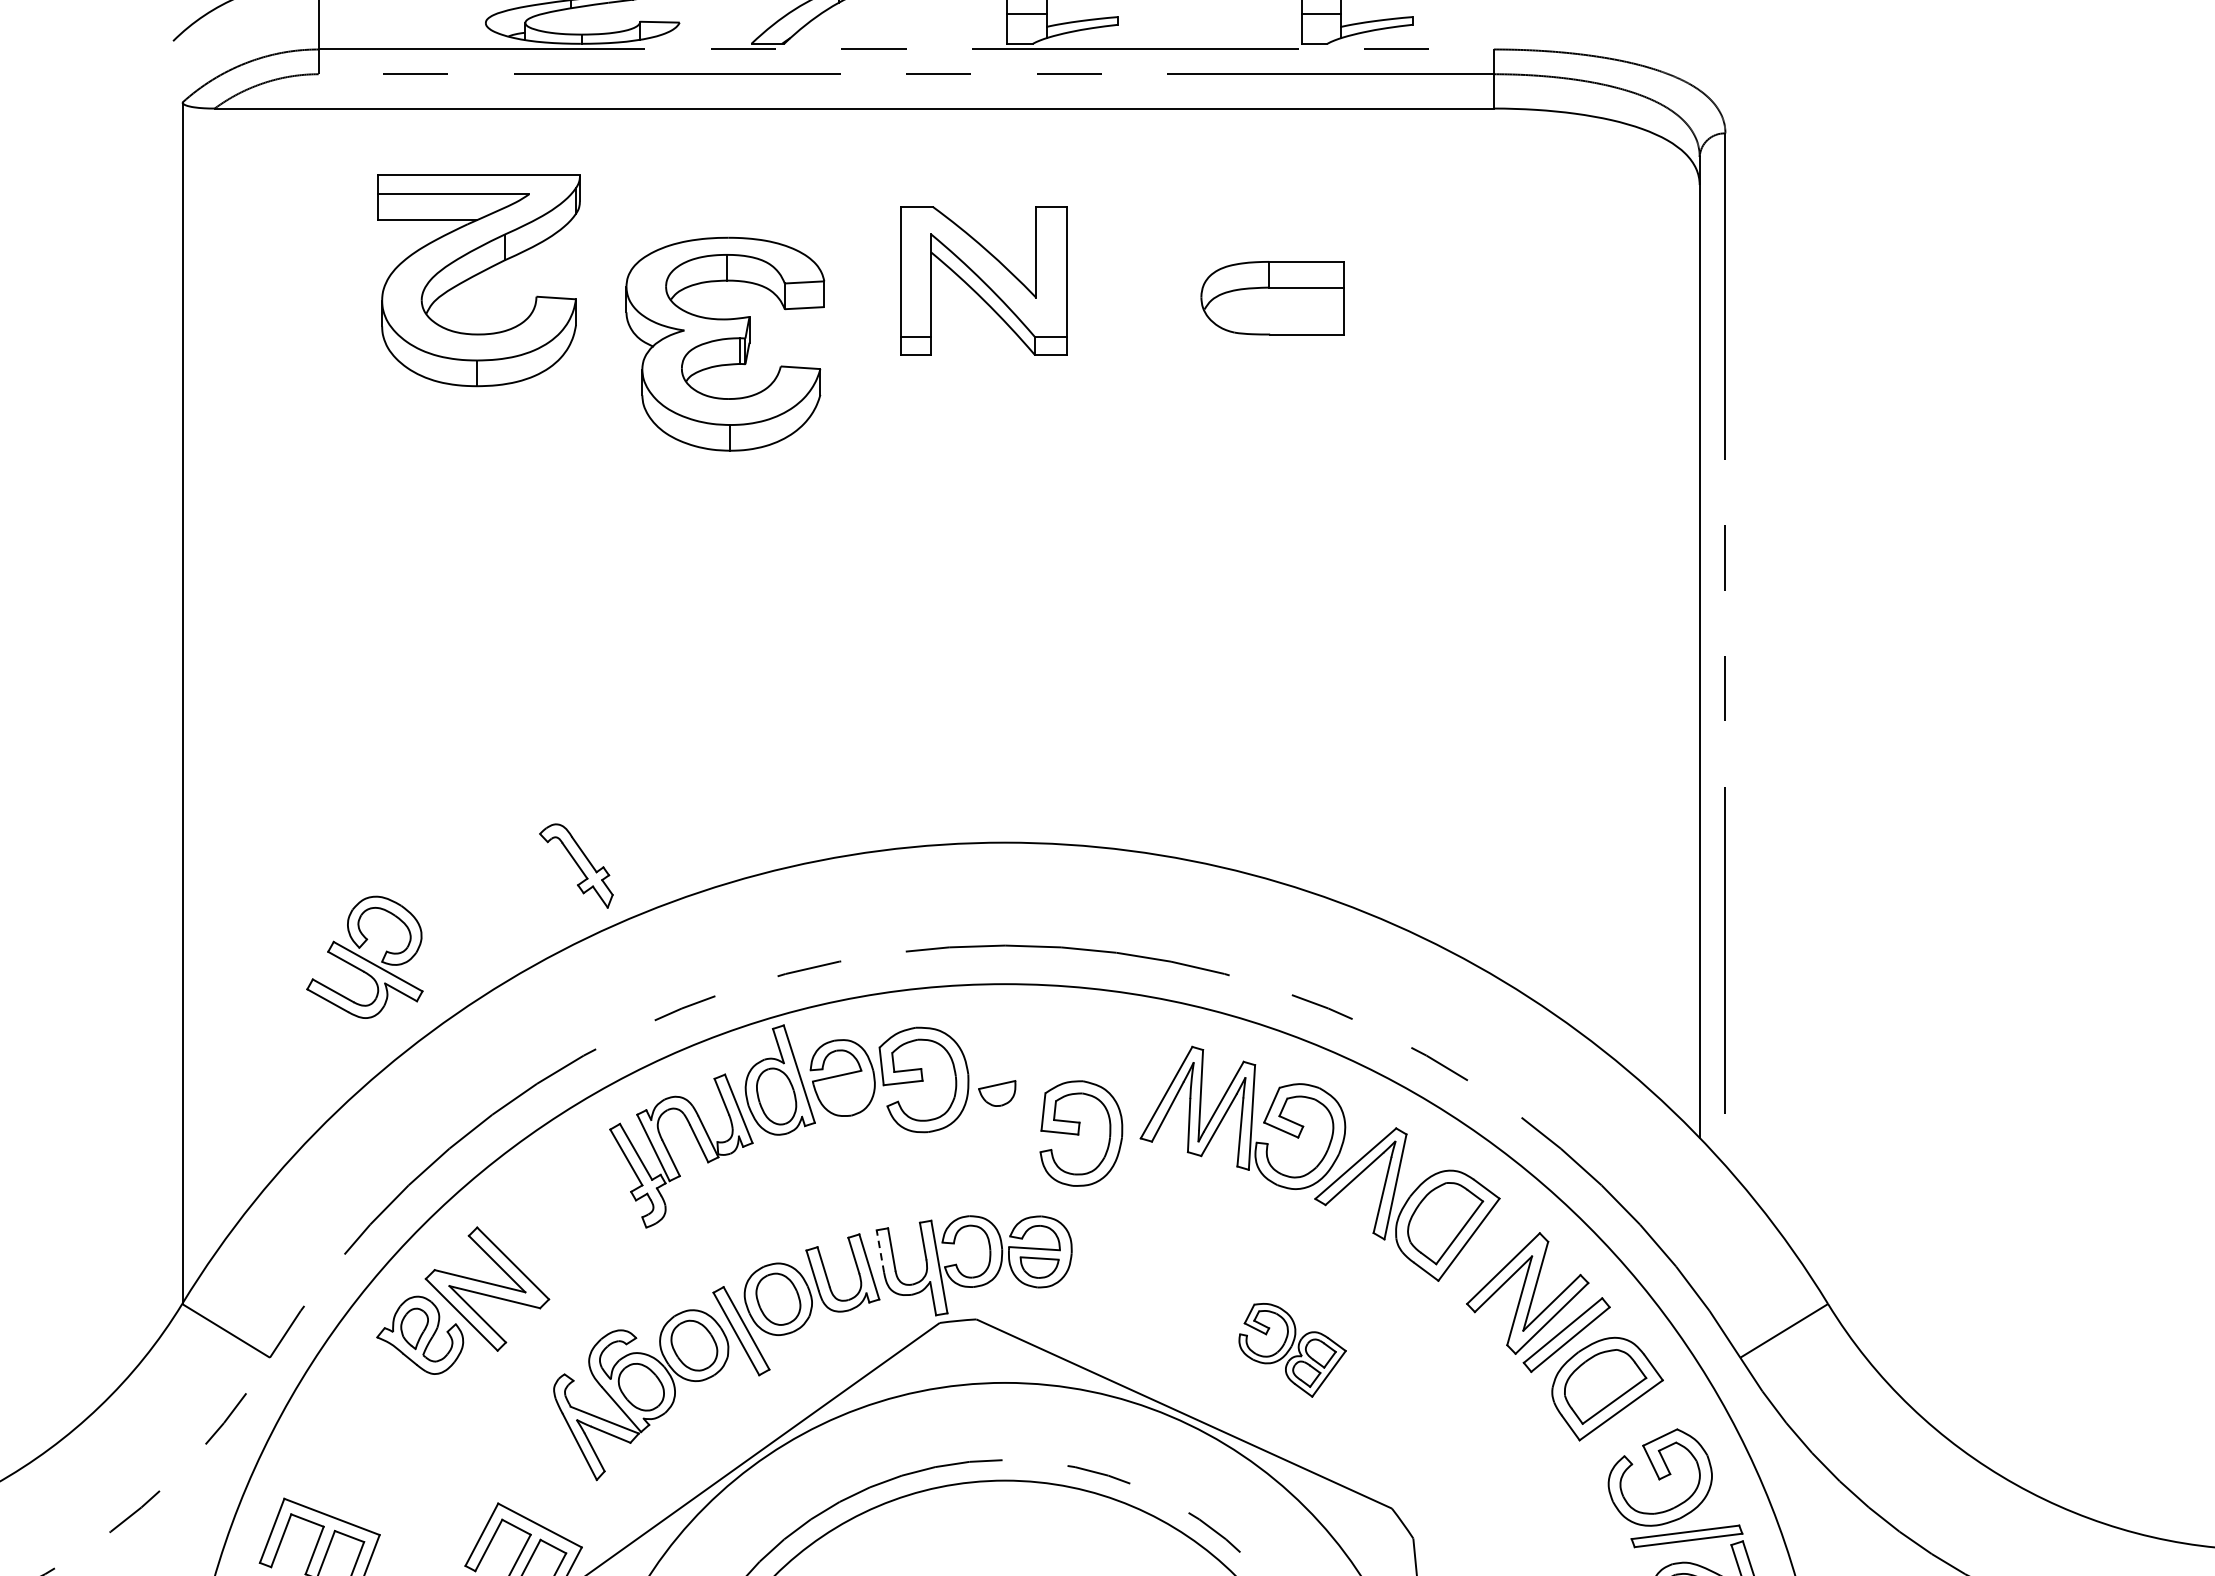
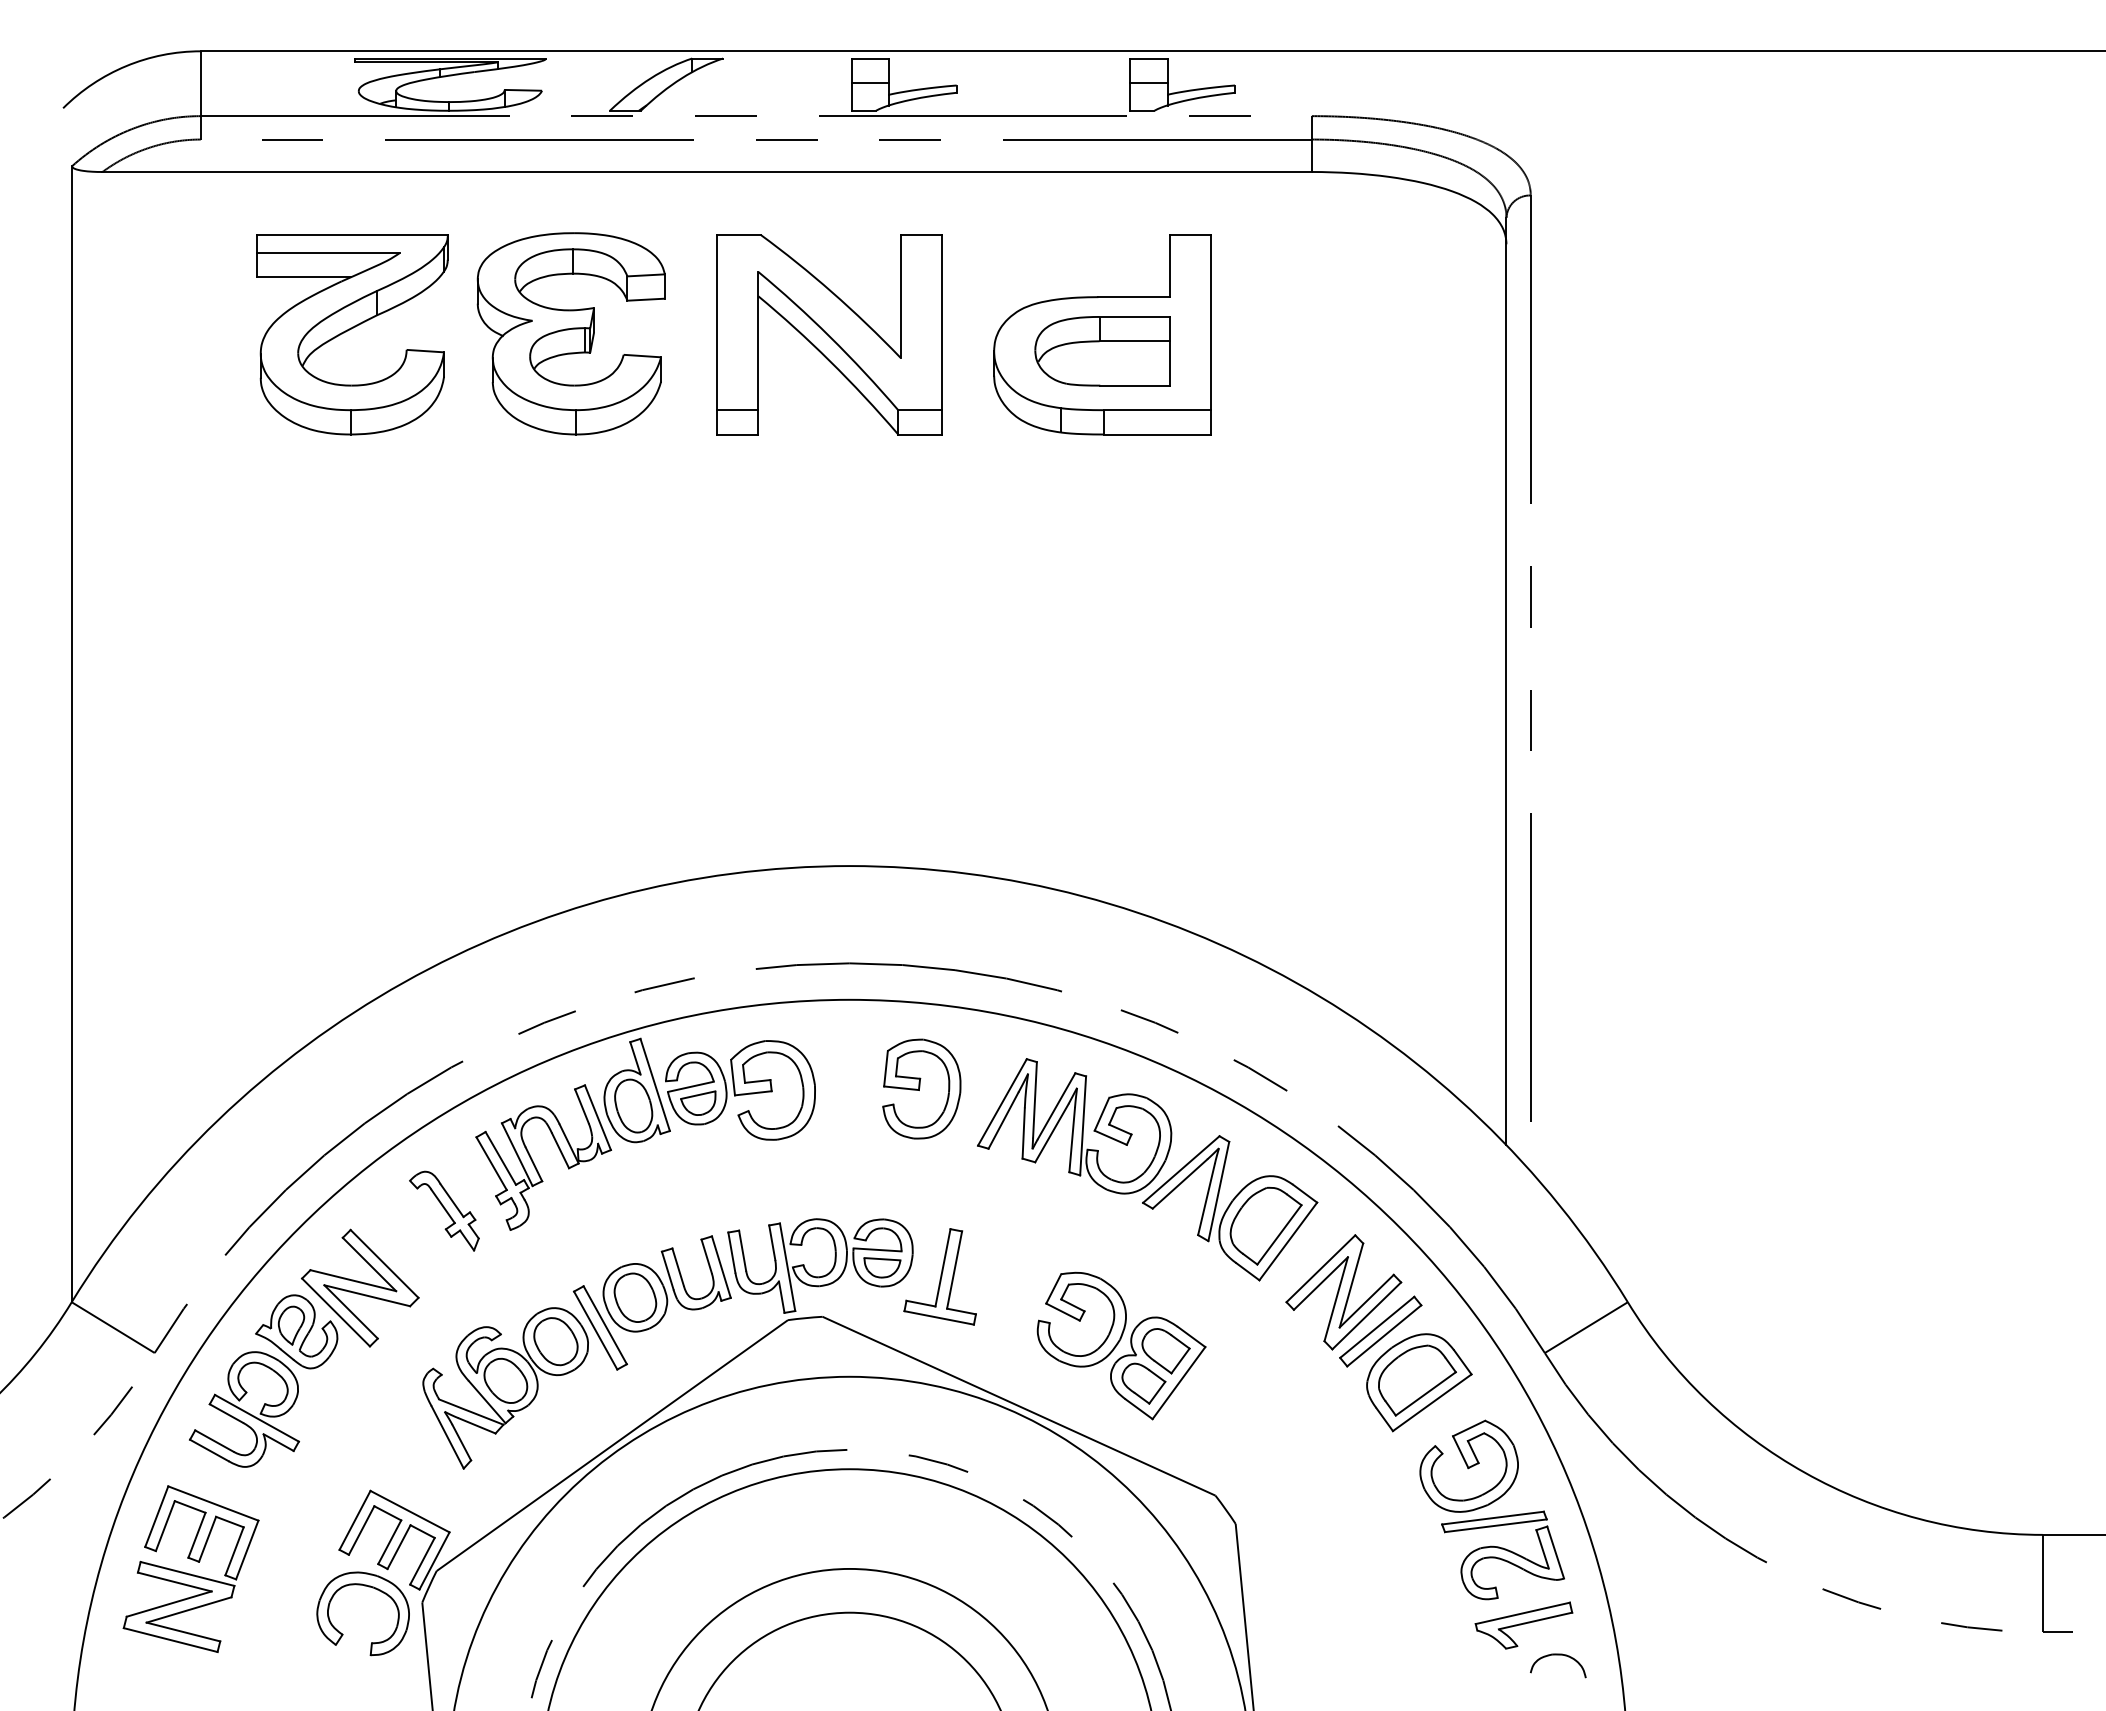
part: (983, 280) -> (829, 334), size x1.43
part: (1272, 280) -> (1102, 334), added
part: (724, 343) -> (570, 333), moved
part: (576, 865) -> (444, 1210), moved
part: (364, 957) -> (244, 1409), moved
part: (997, 1092) -> (698, 1102), moved
part: (1081, 1132) -> (921, 1088), moved
line: (880, 1251) -> (731, 1252), dashed -> solid
part: (1100, 1276) -> (939, 1276), added
part: (1292, 1349) -> (1121, 1345), size x1.67

